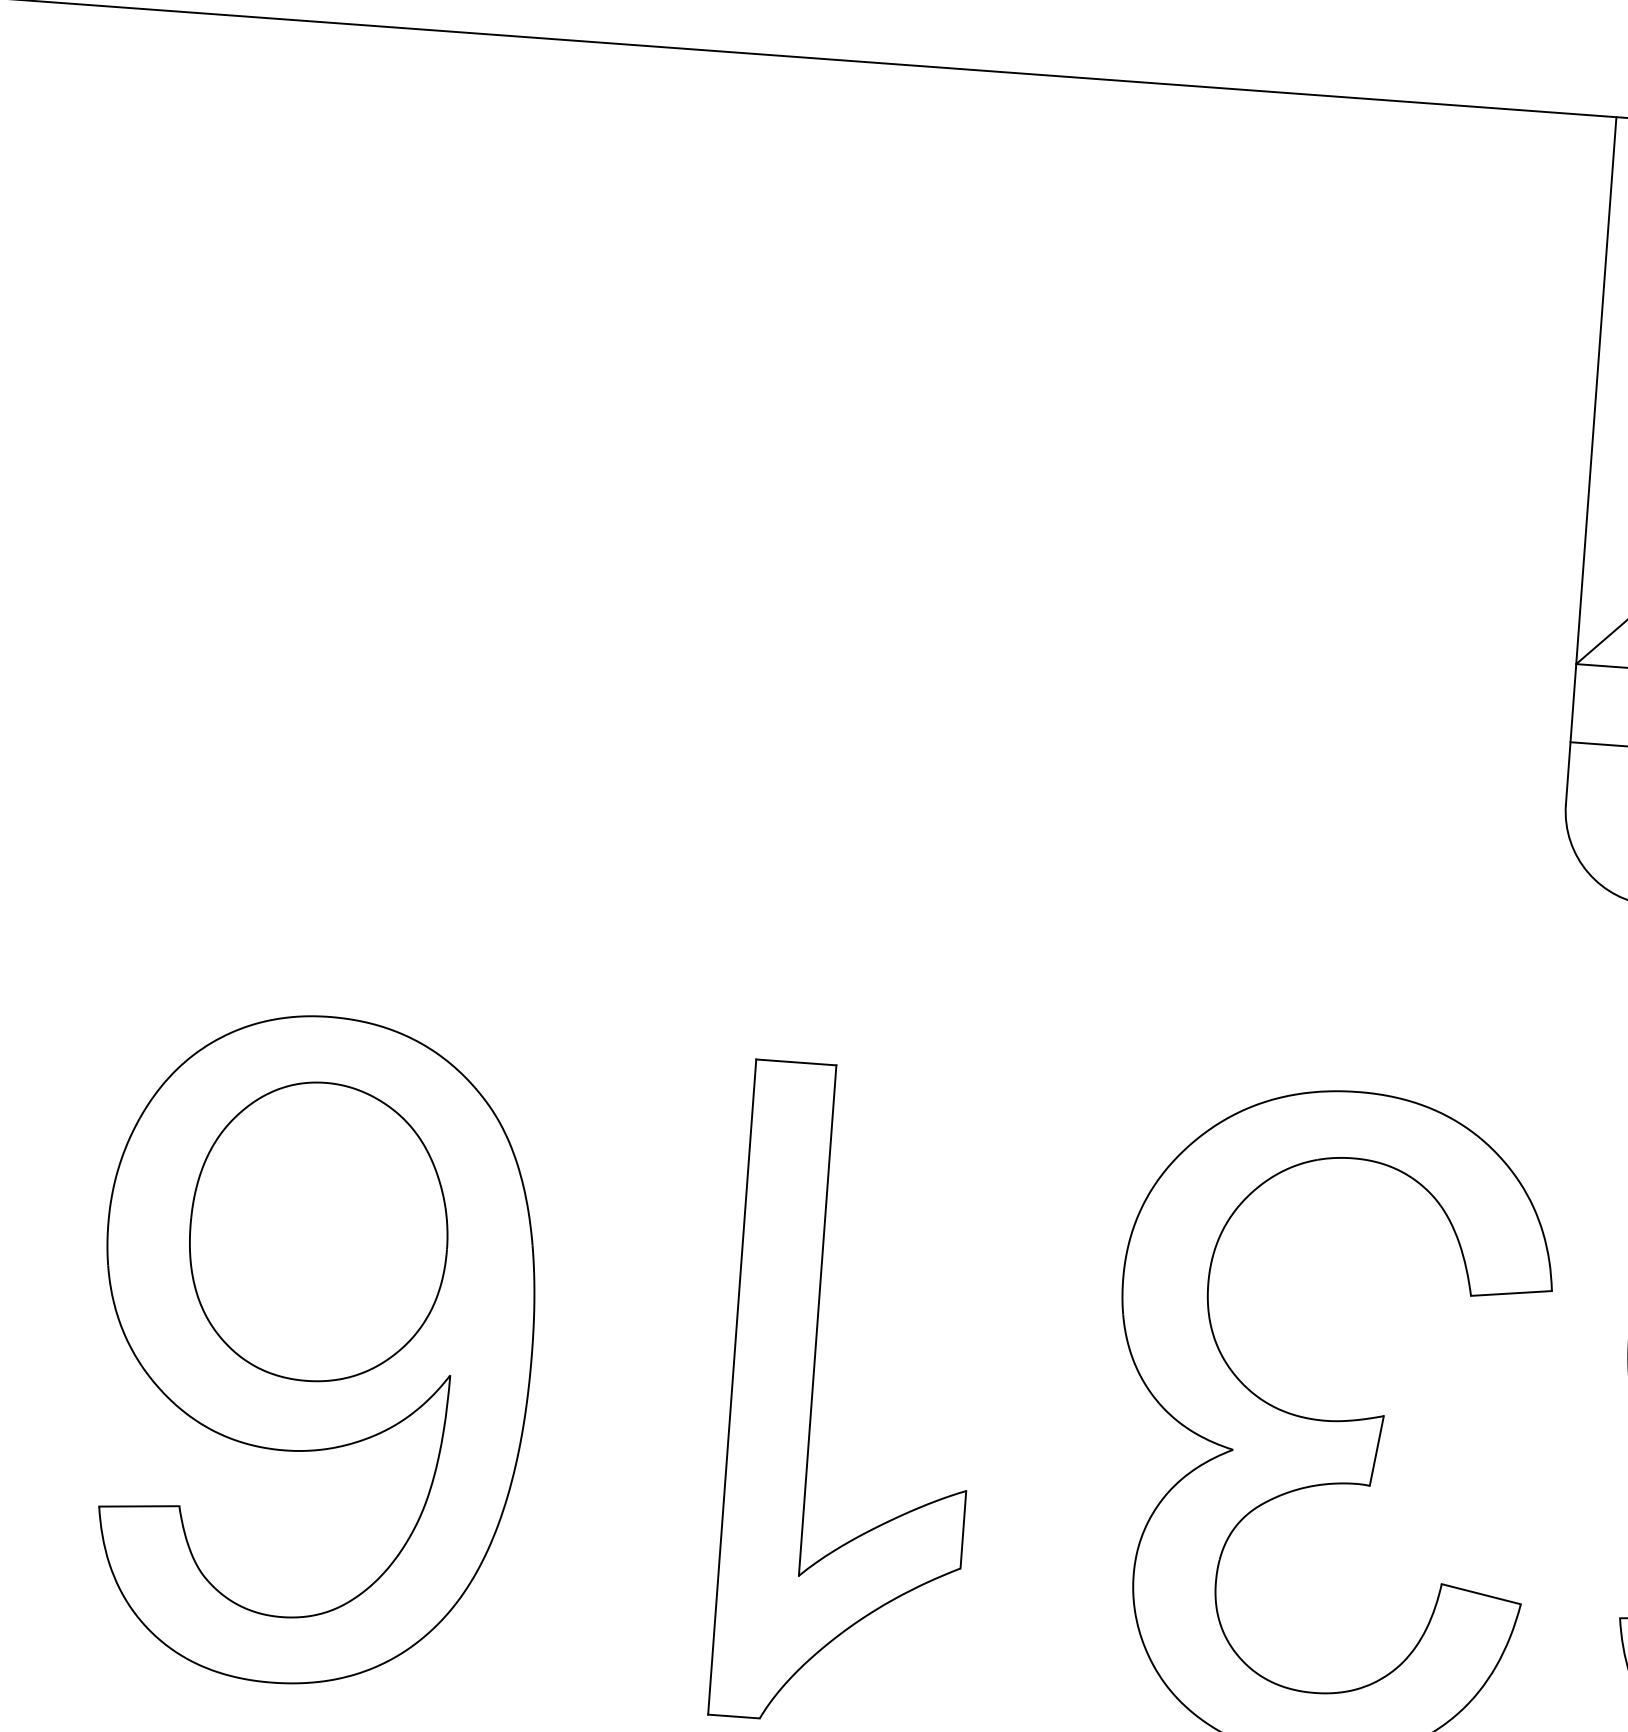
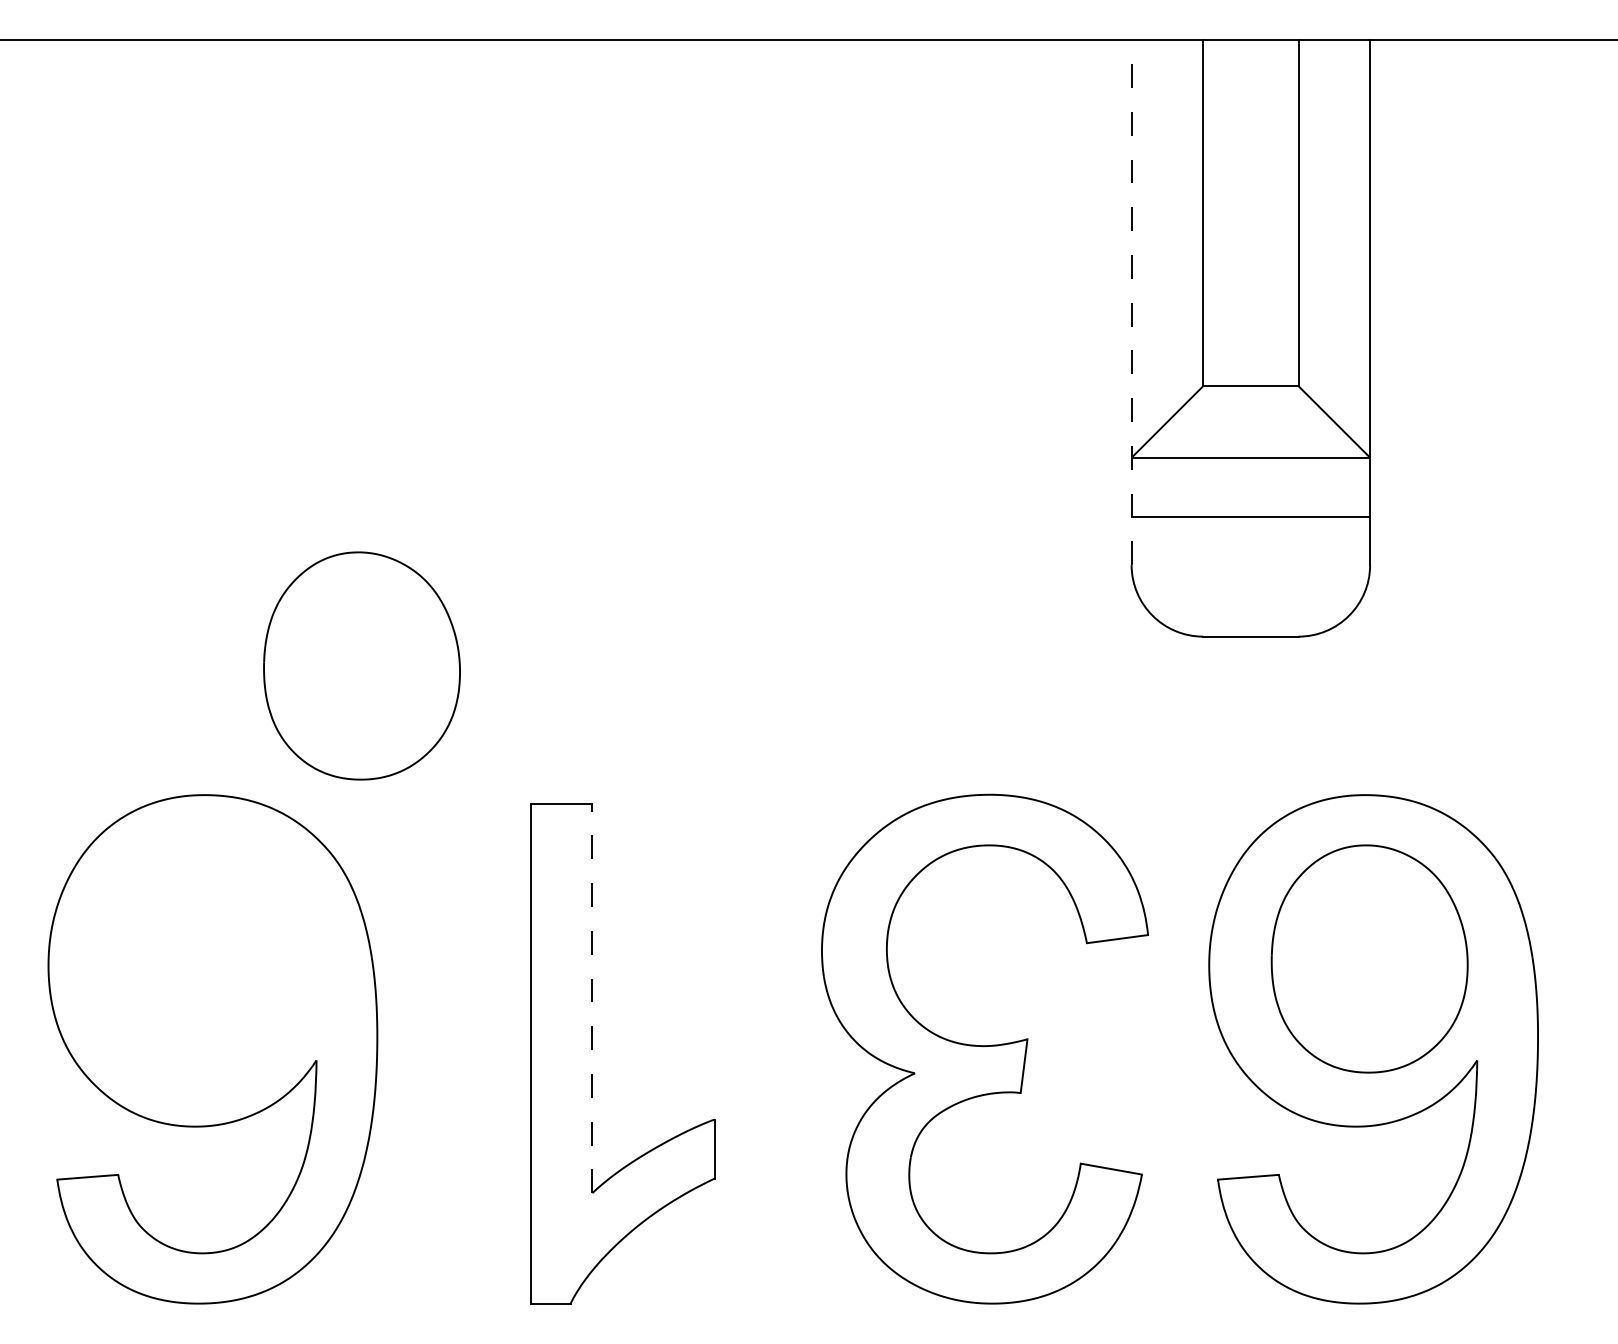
line: (1591, 460) -> (1131, 302), solid -> dashed
part: (318, 1231) -> (361, 665), moved
line: (817, 1320) -> (592, 998), solid -> dashed

